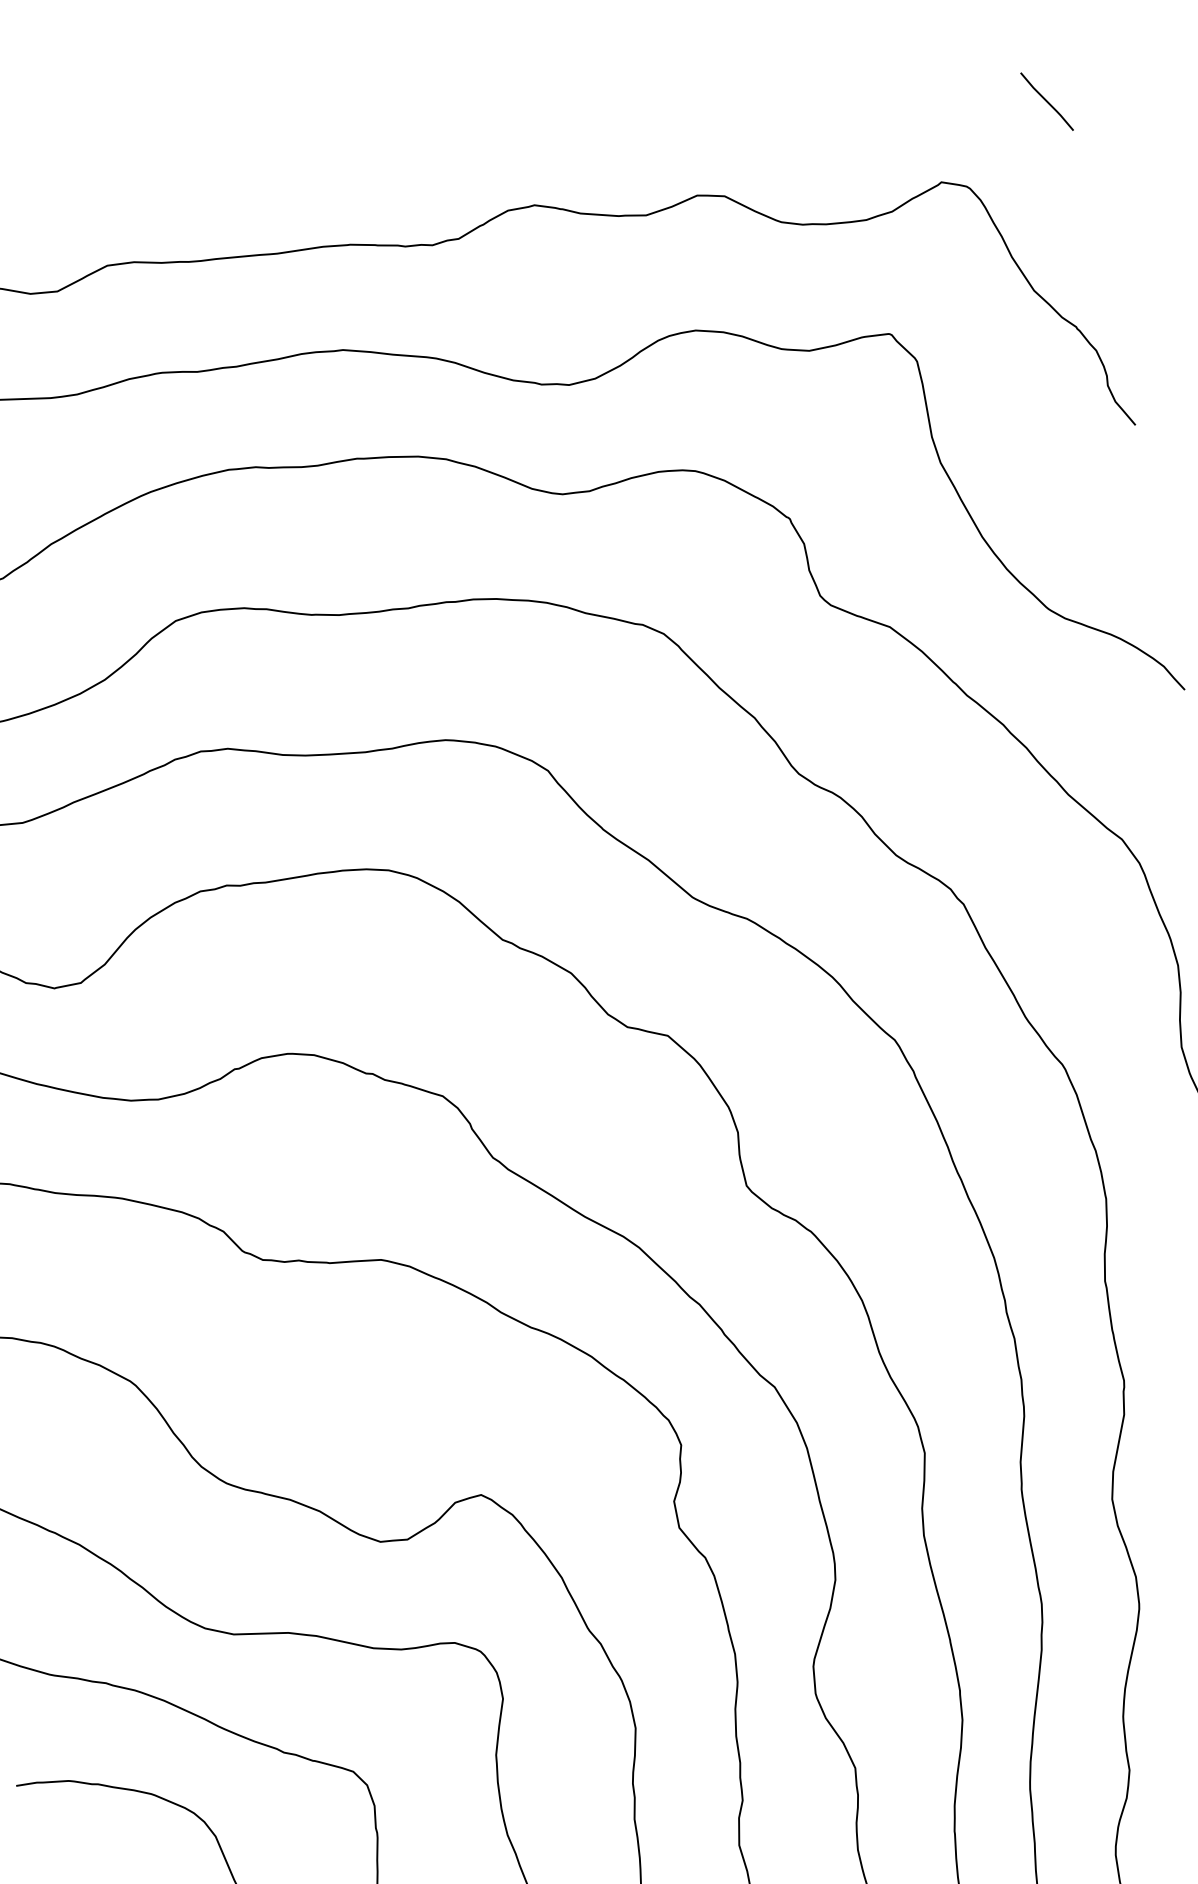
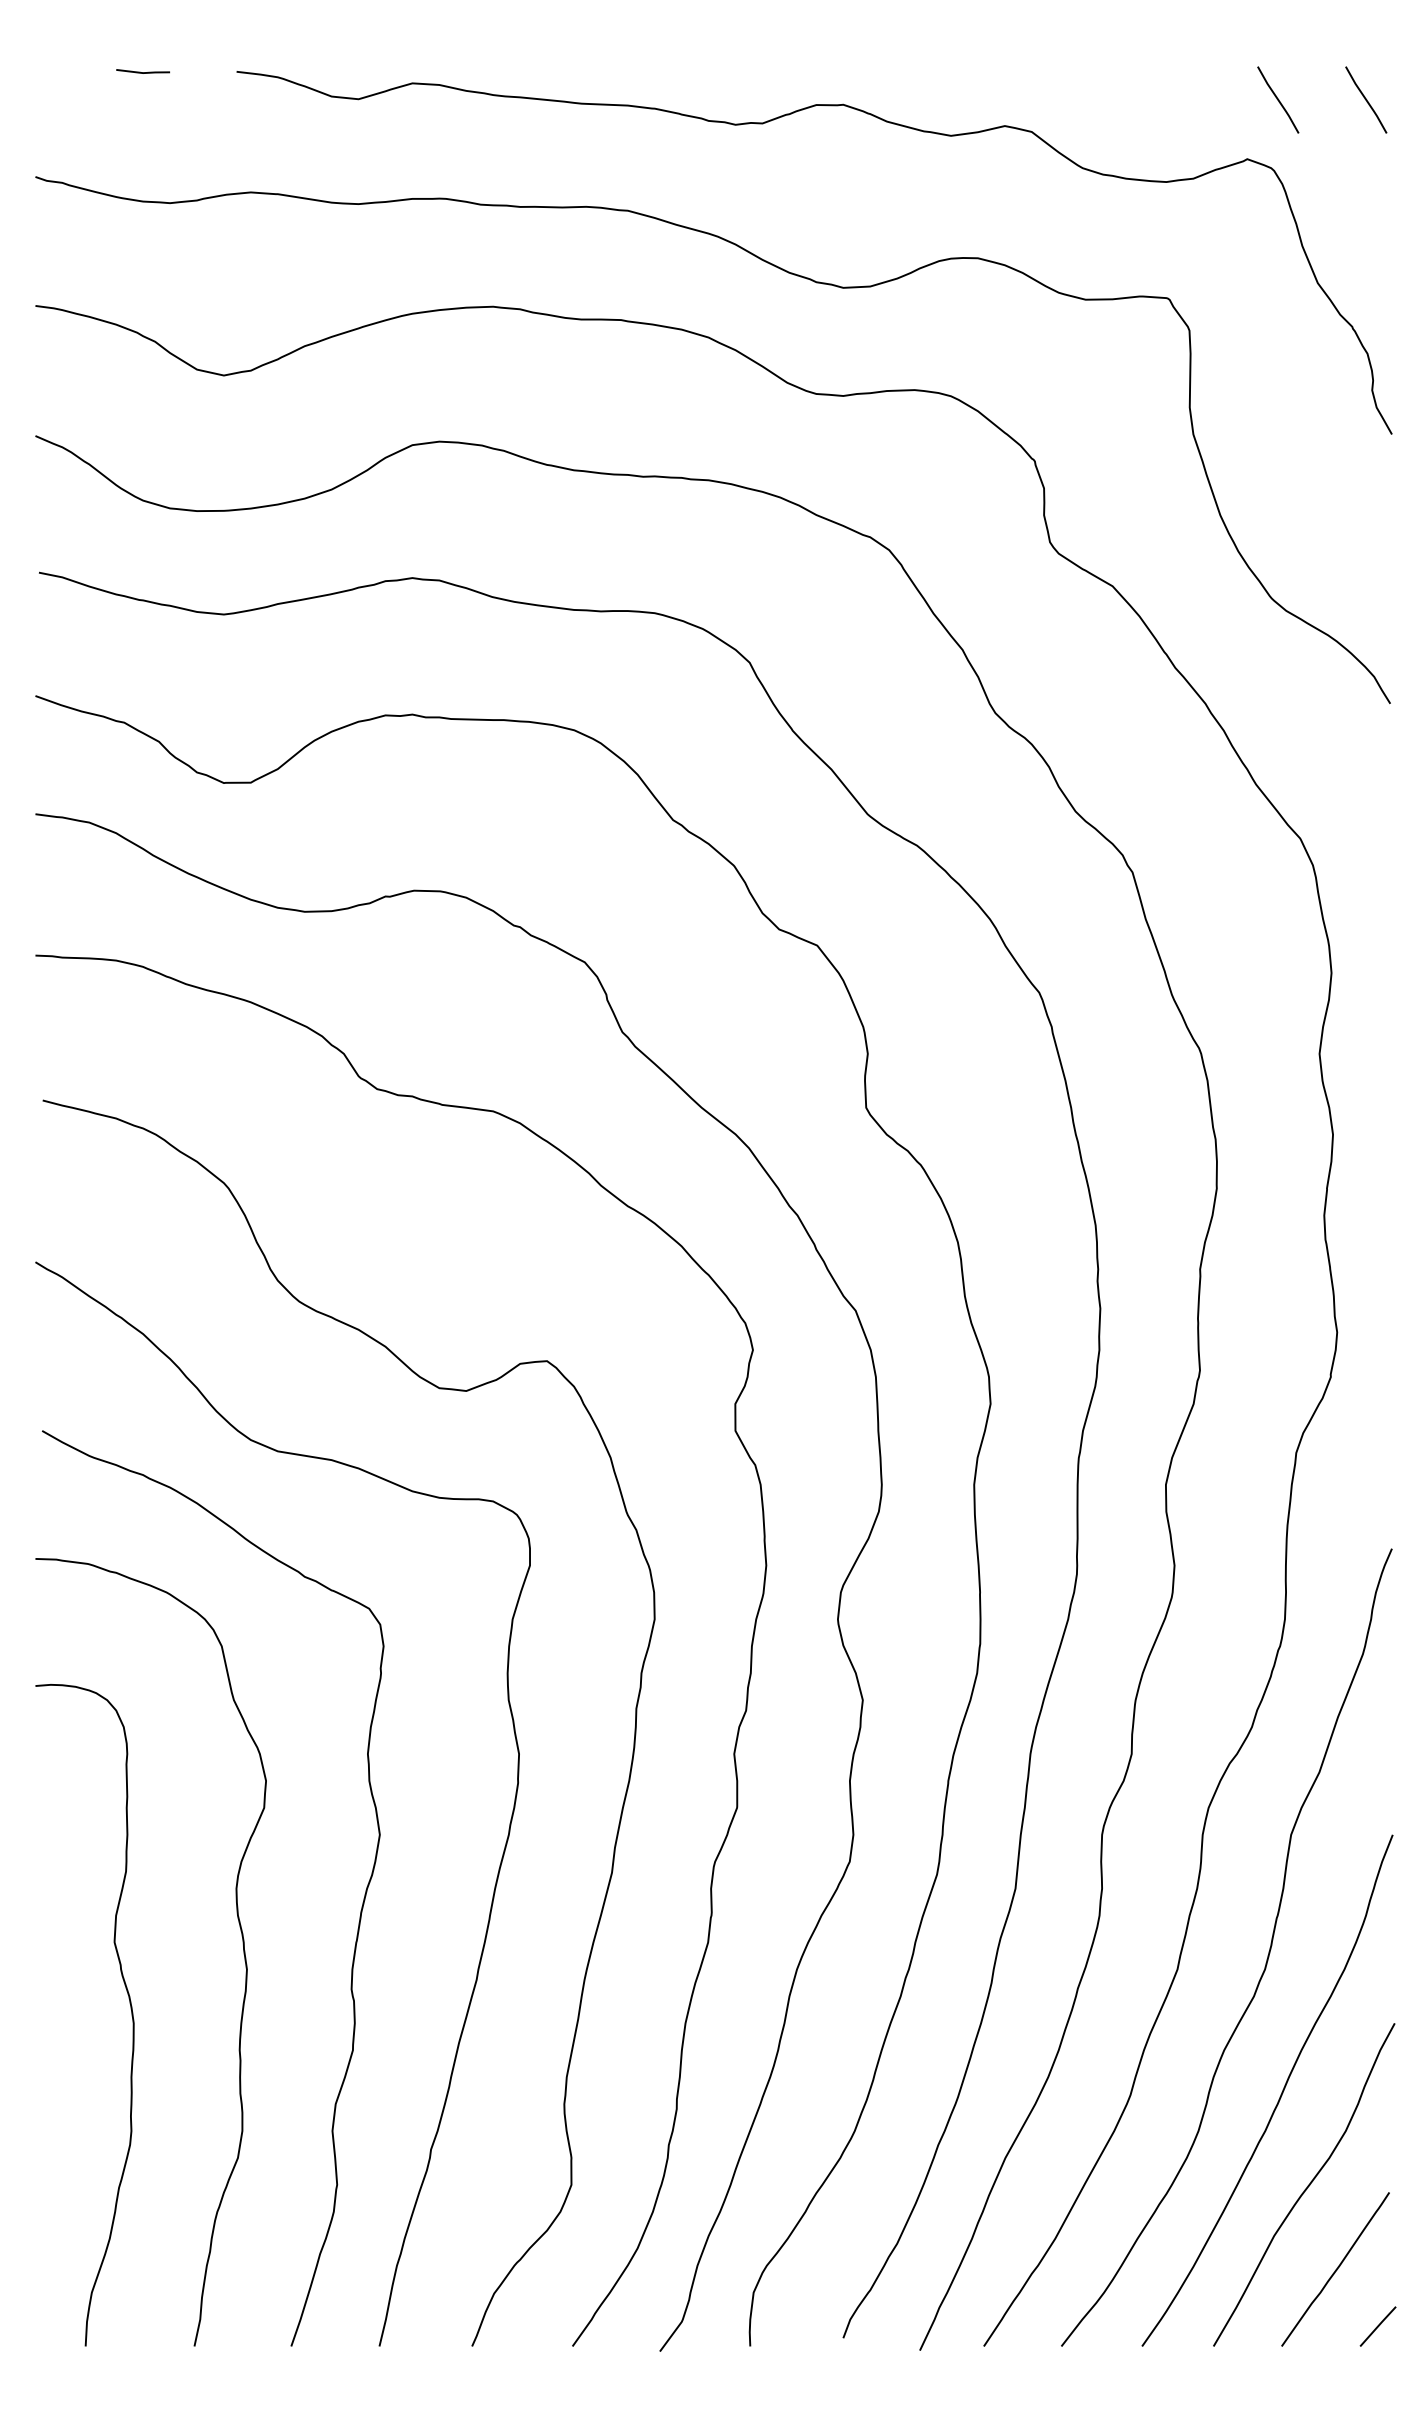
line: (960, 117) -> (1278, 99), added

